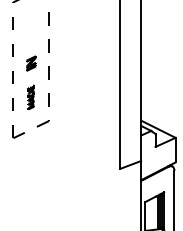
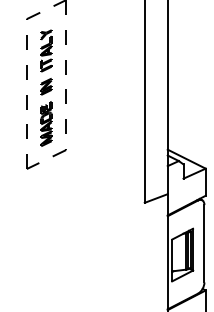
part: (31, 30) -> (46, 50), added
part: (31, 96) -> (46, 123), size x1.67

